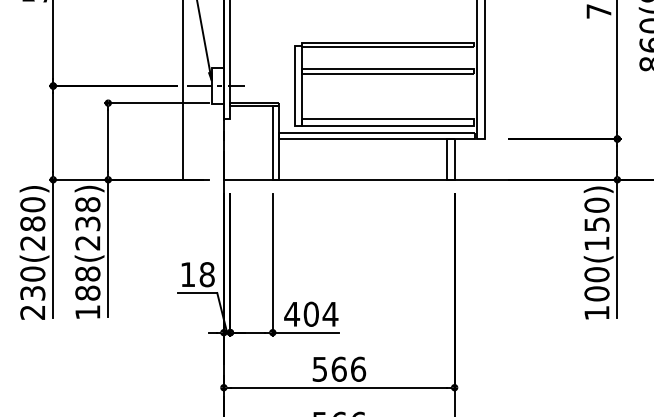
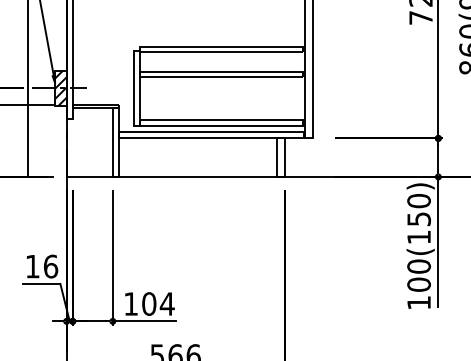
hatch: (217, 85) -> (60, 87), added
text: (206, 274) -> (50, 266), 18 -> 16
text: (292, 314) -> (131, 304), 404 -> 104

